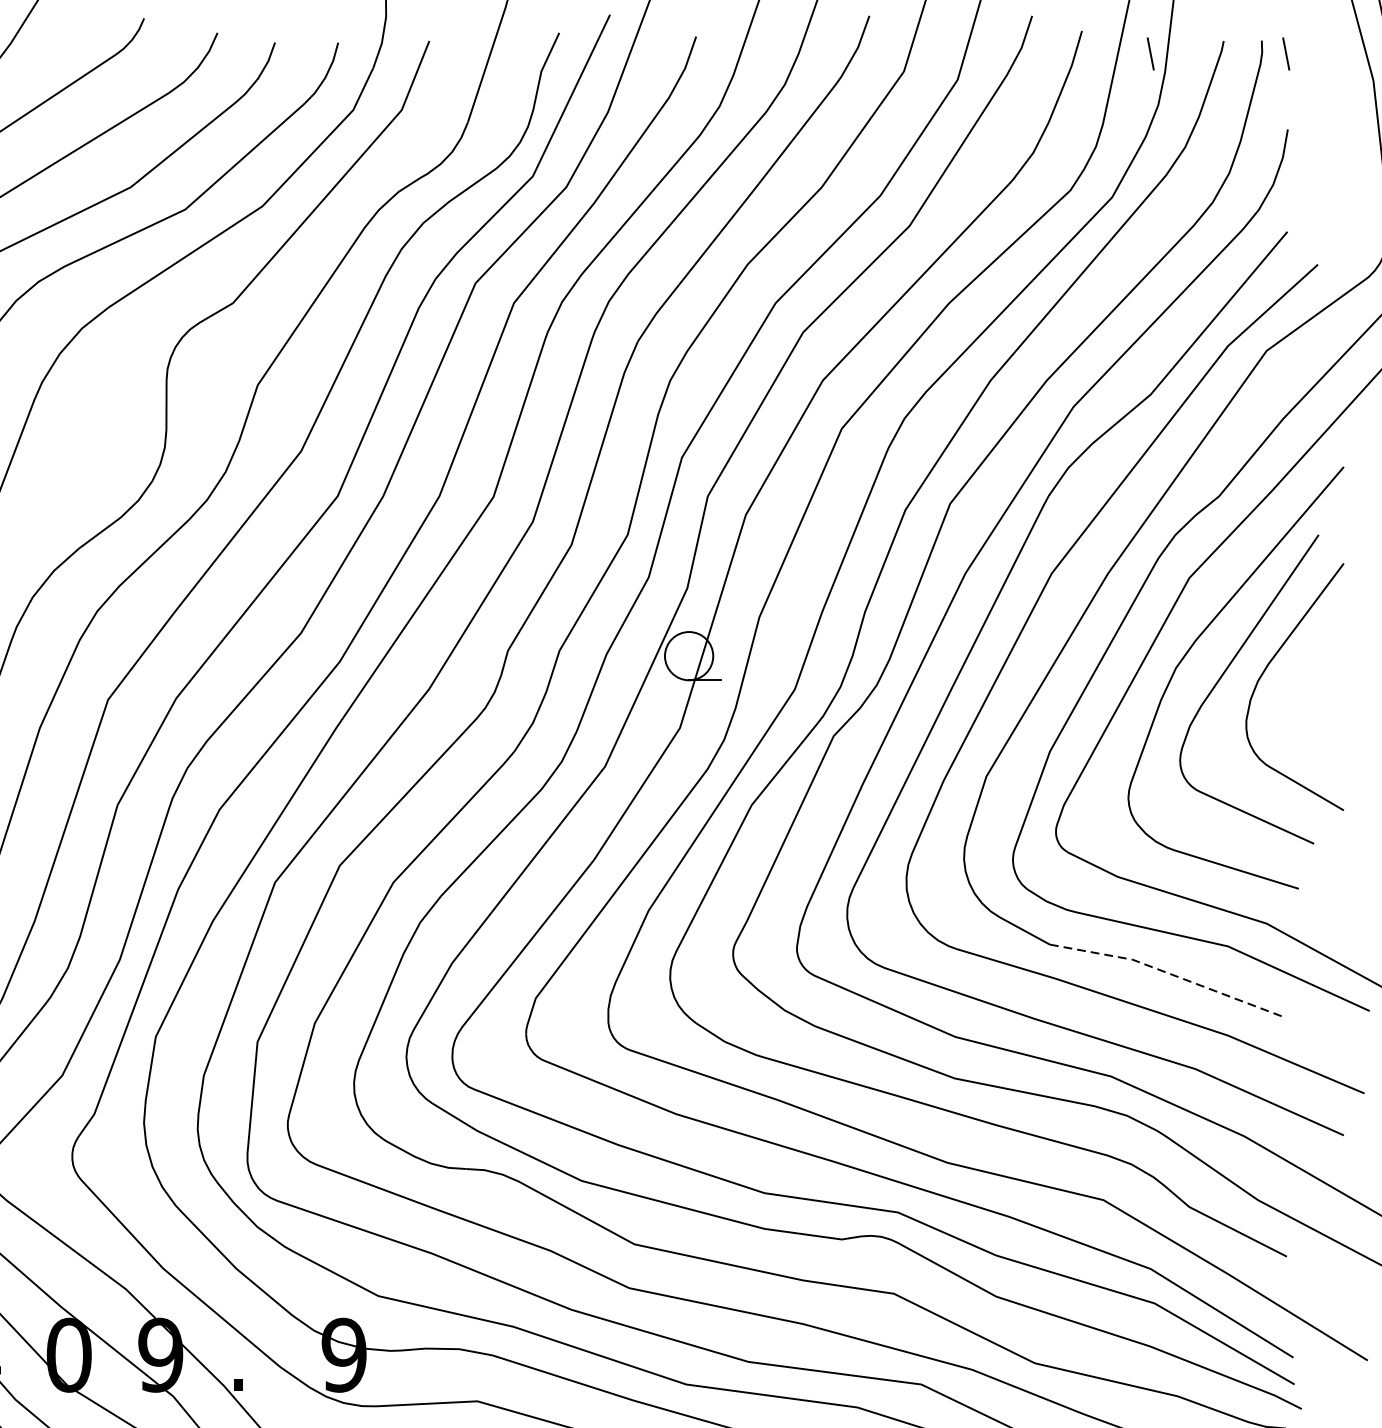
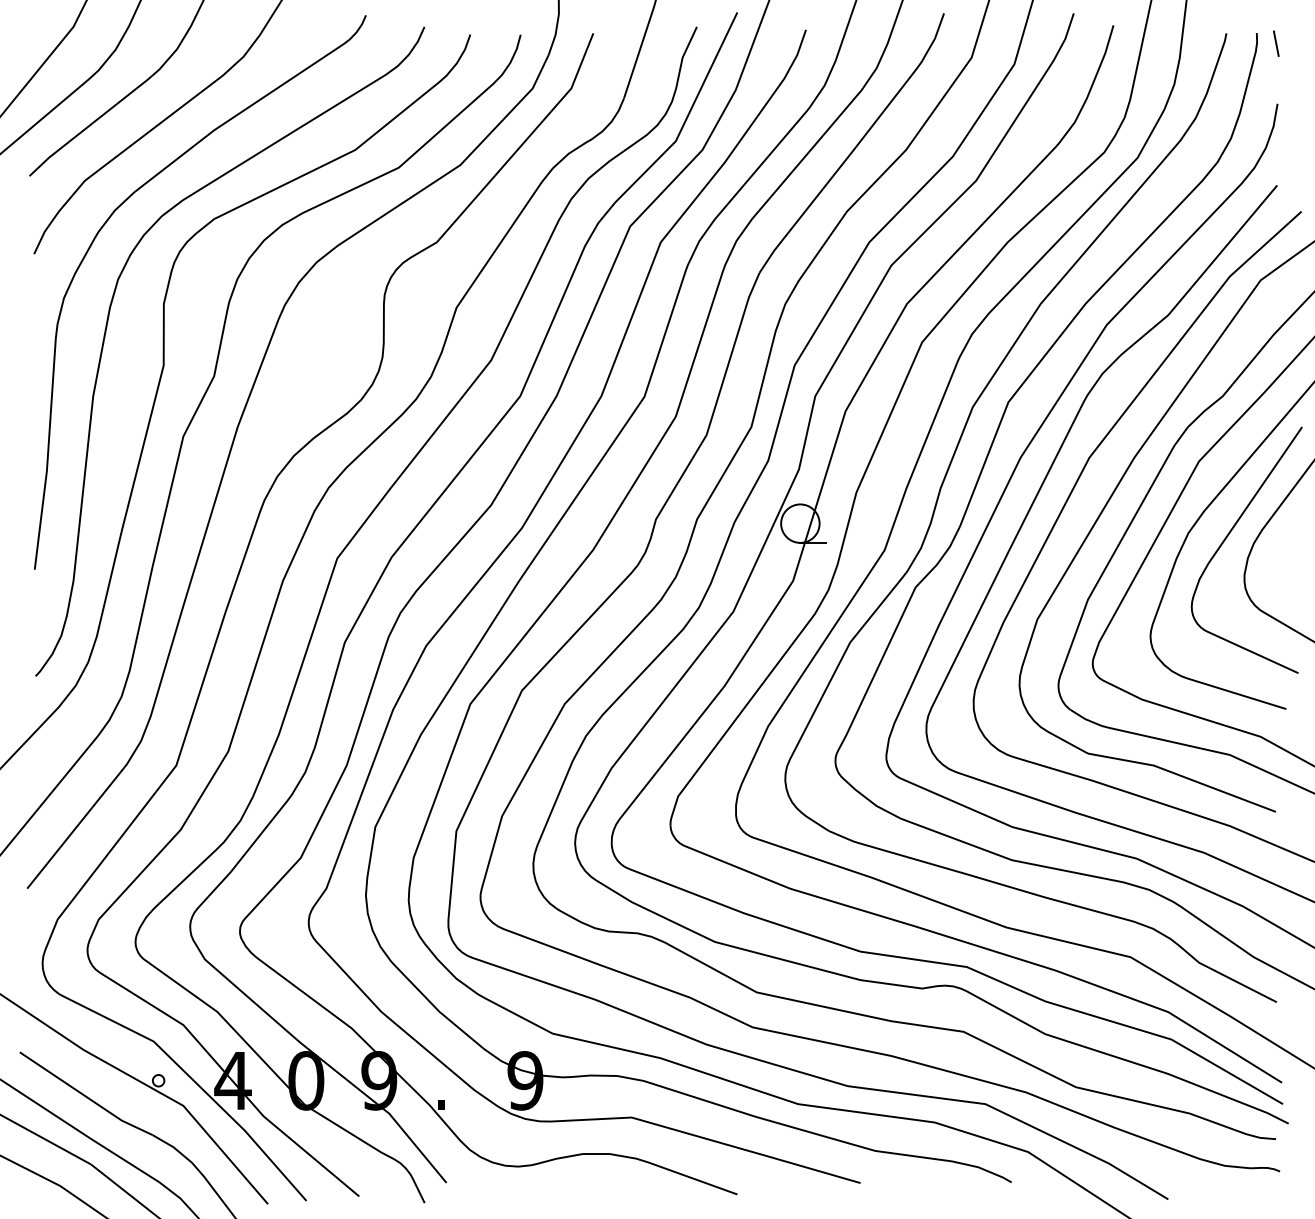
line: (1150, 53) -> (1168, 43), removed
line: (1169, 973) -> (1183, 776), dashed -> solid

